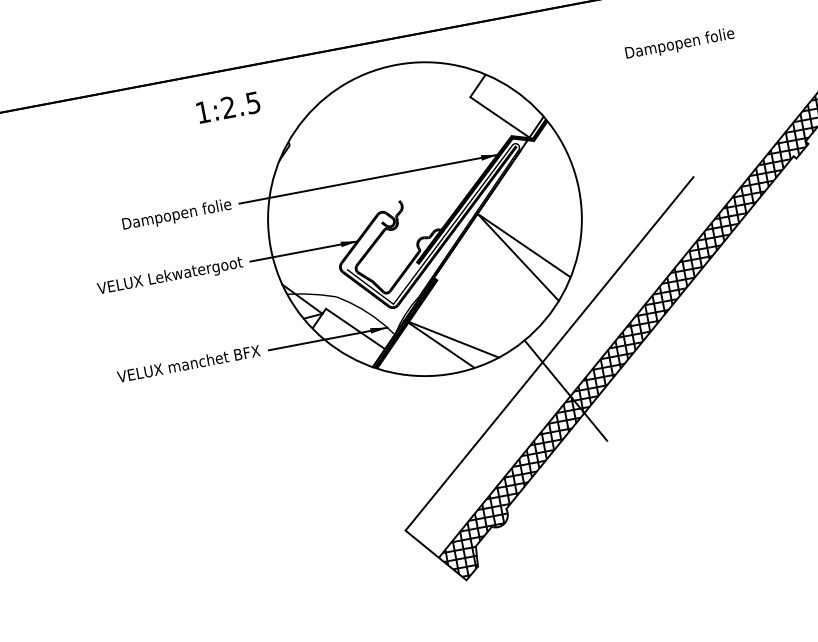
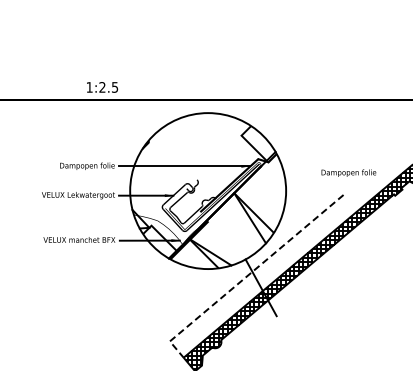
text: (679, 43) -> (348, 172), moved
text: (228, 107) -> (102, 87), moved
line: (534, 371) -> (247, 275), solid -> dashed

